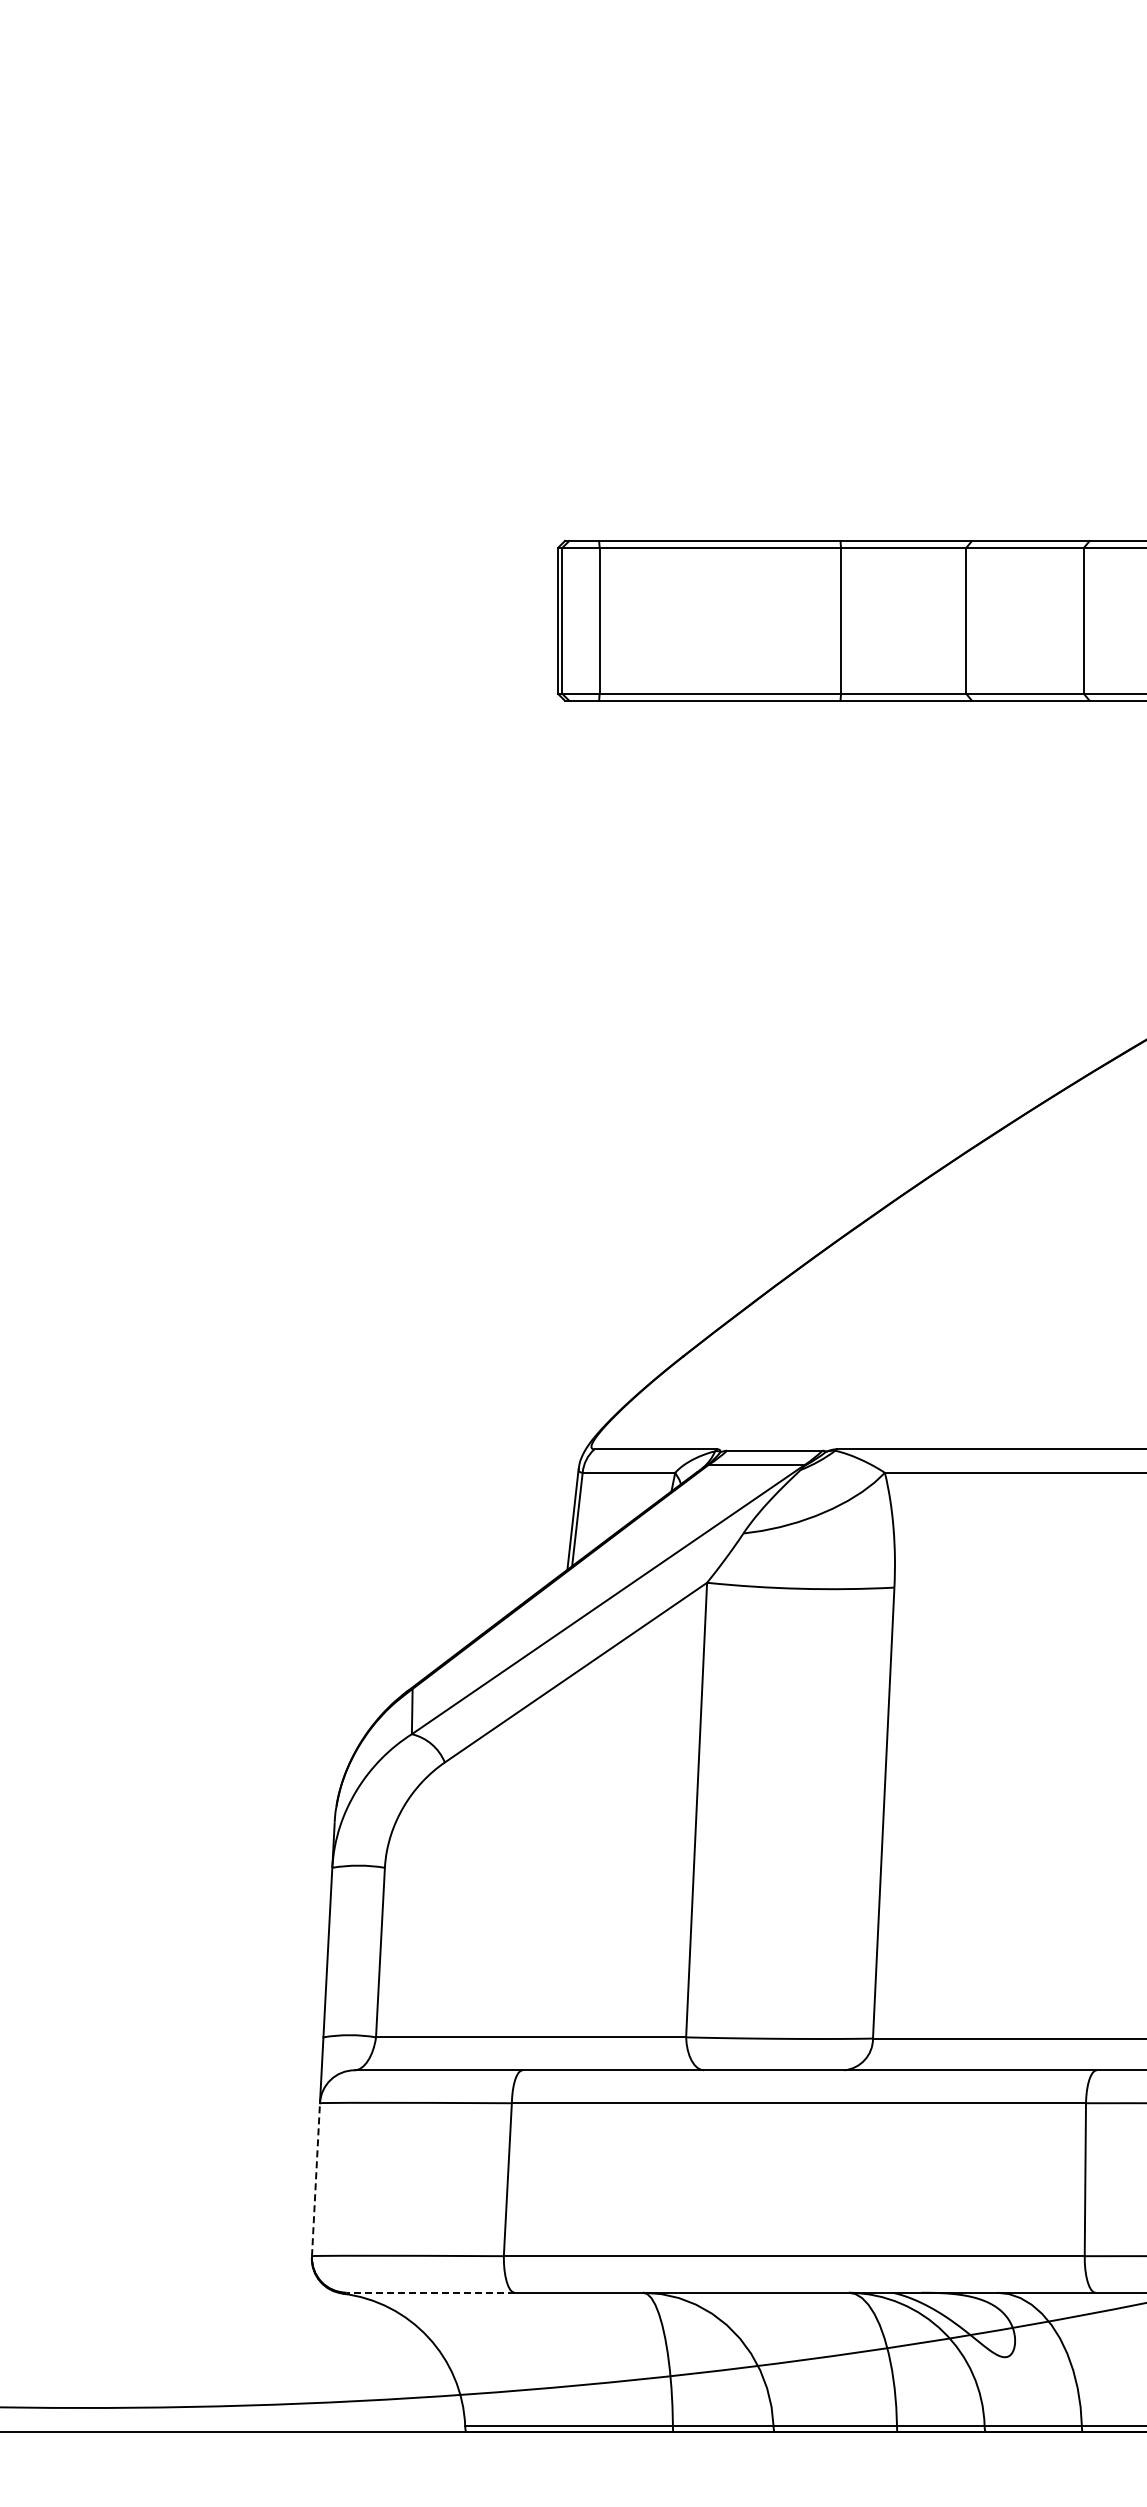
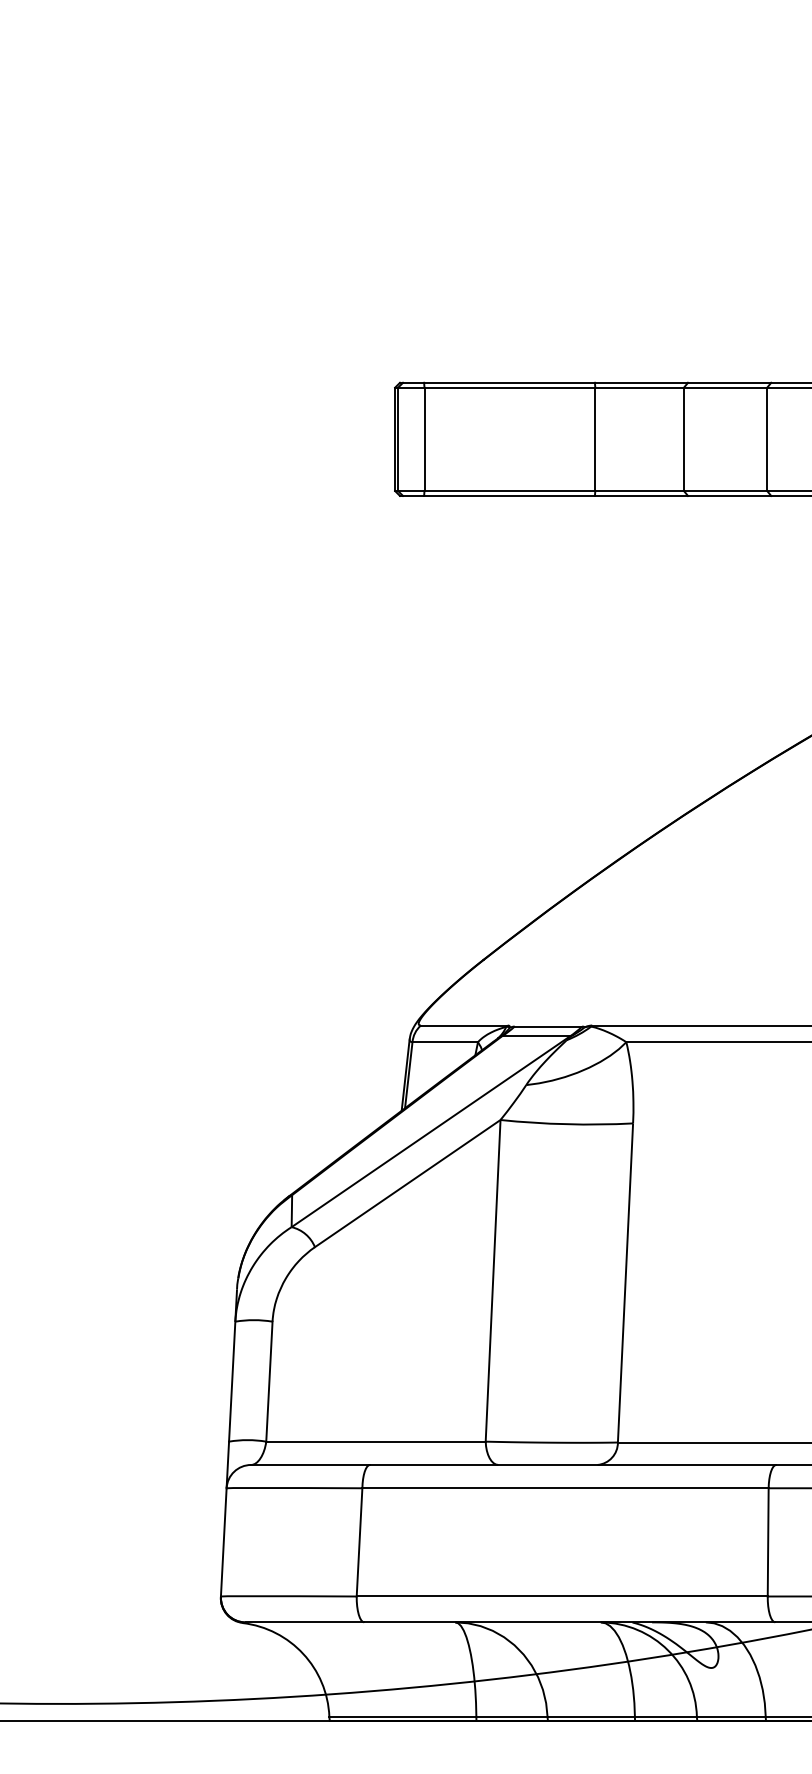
line: (315, 2179) -> (223, 1542), dashed -> solid
line: (430, 2292) -> (304, 1622), dashed -> solid

